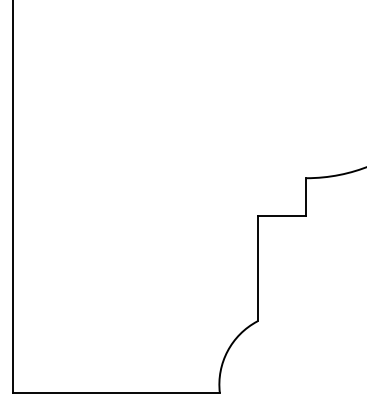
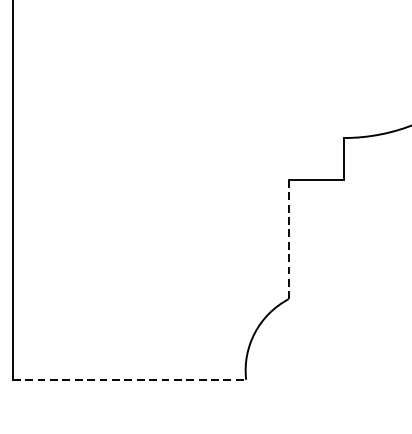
line: (257, 268) -> (288, 239), solid -> dashed
line: (116, 392) -> (129, 379), solid -> dashed

